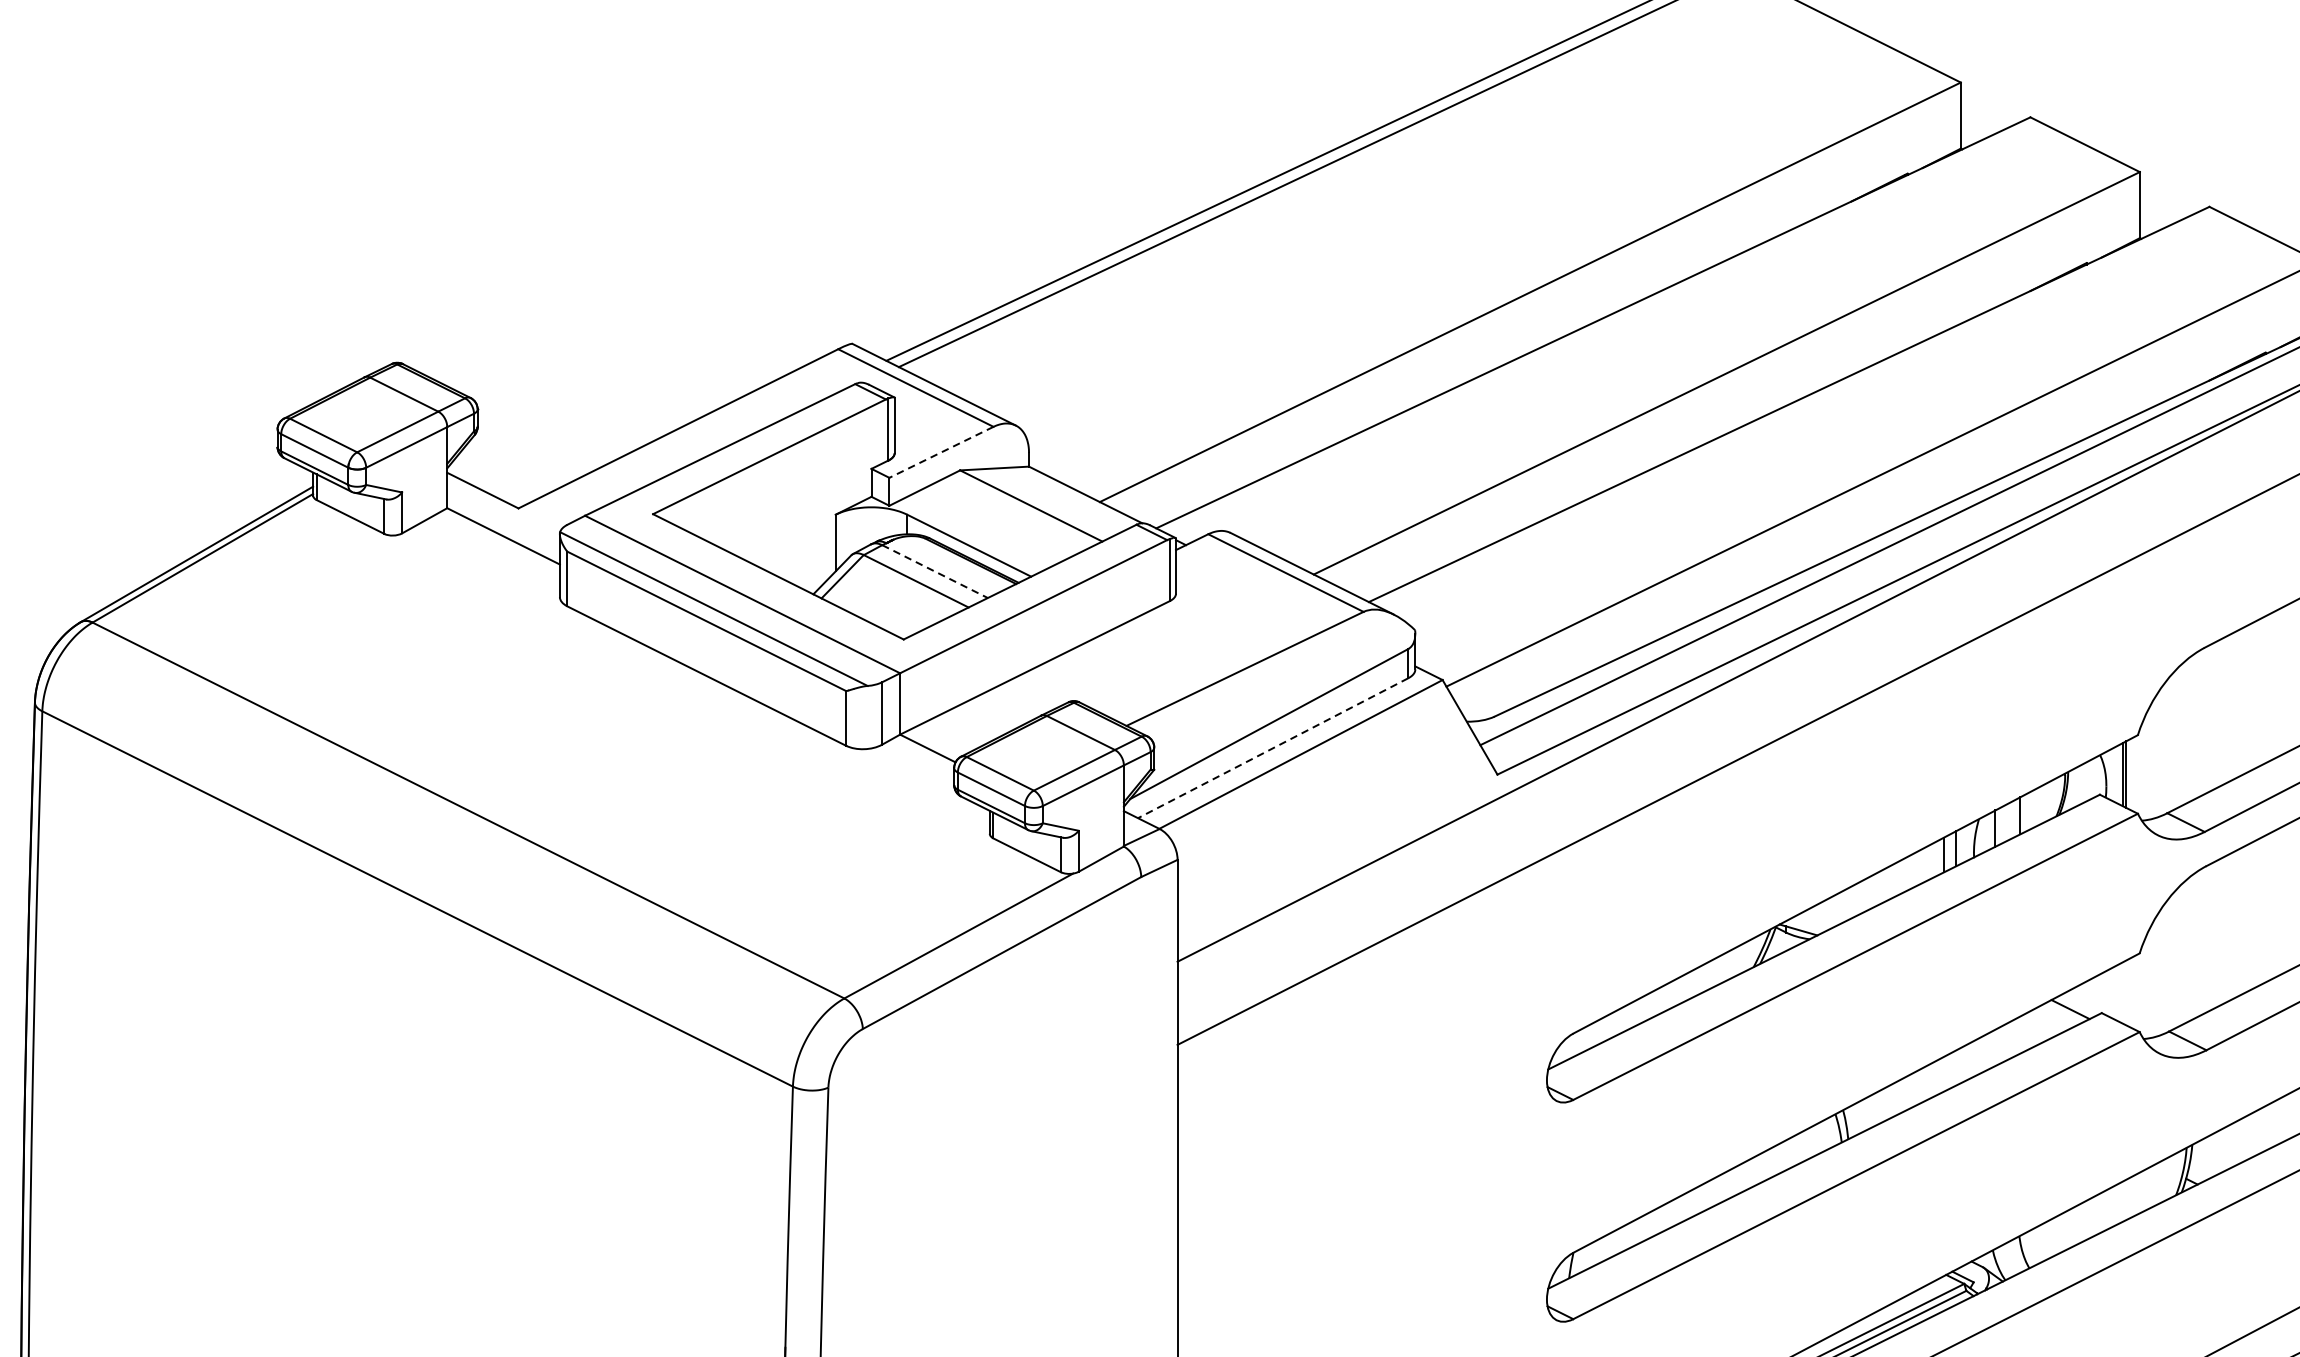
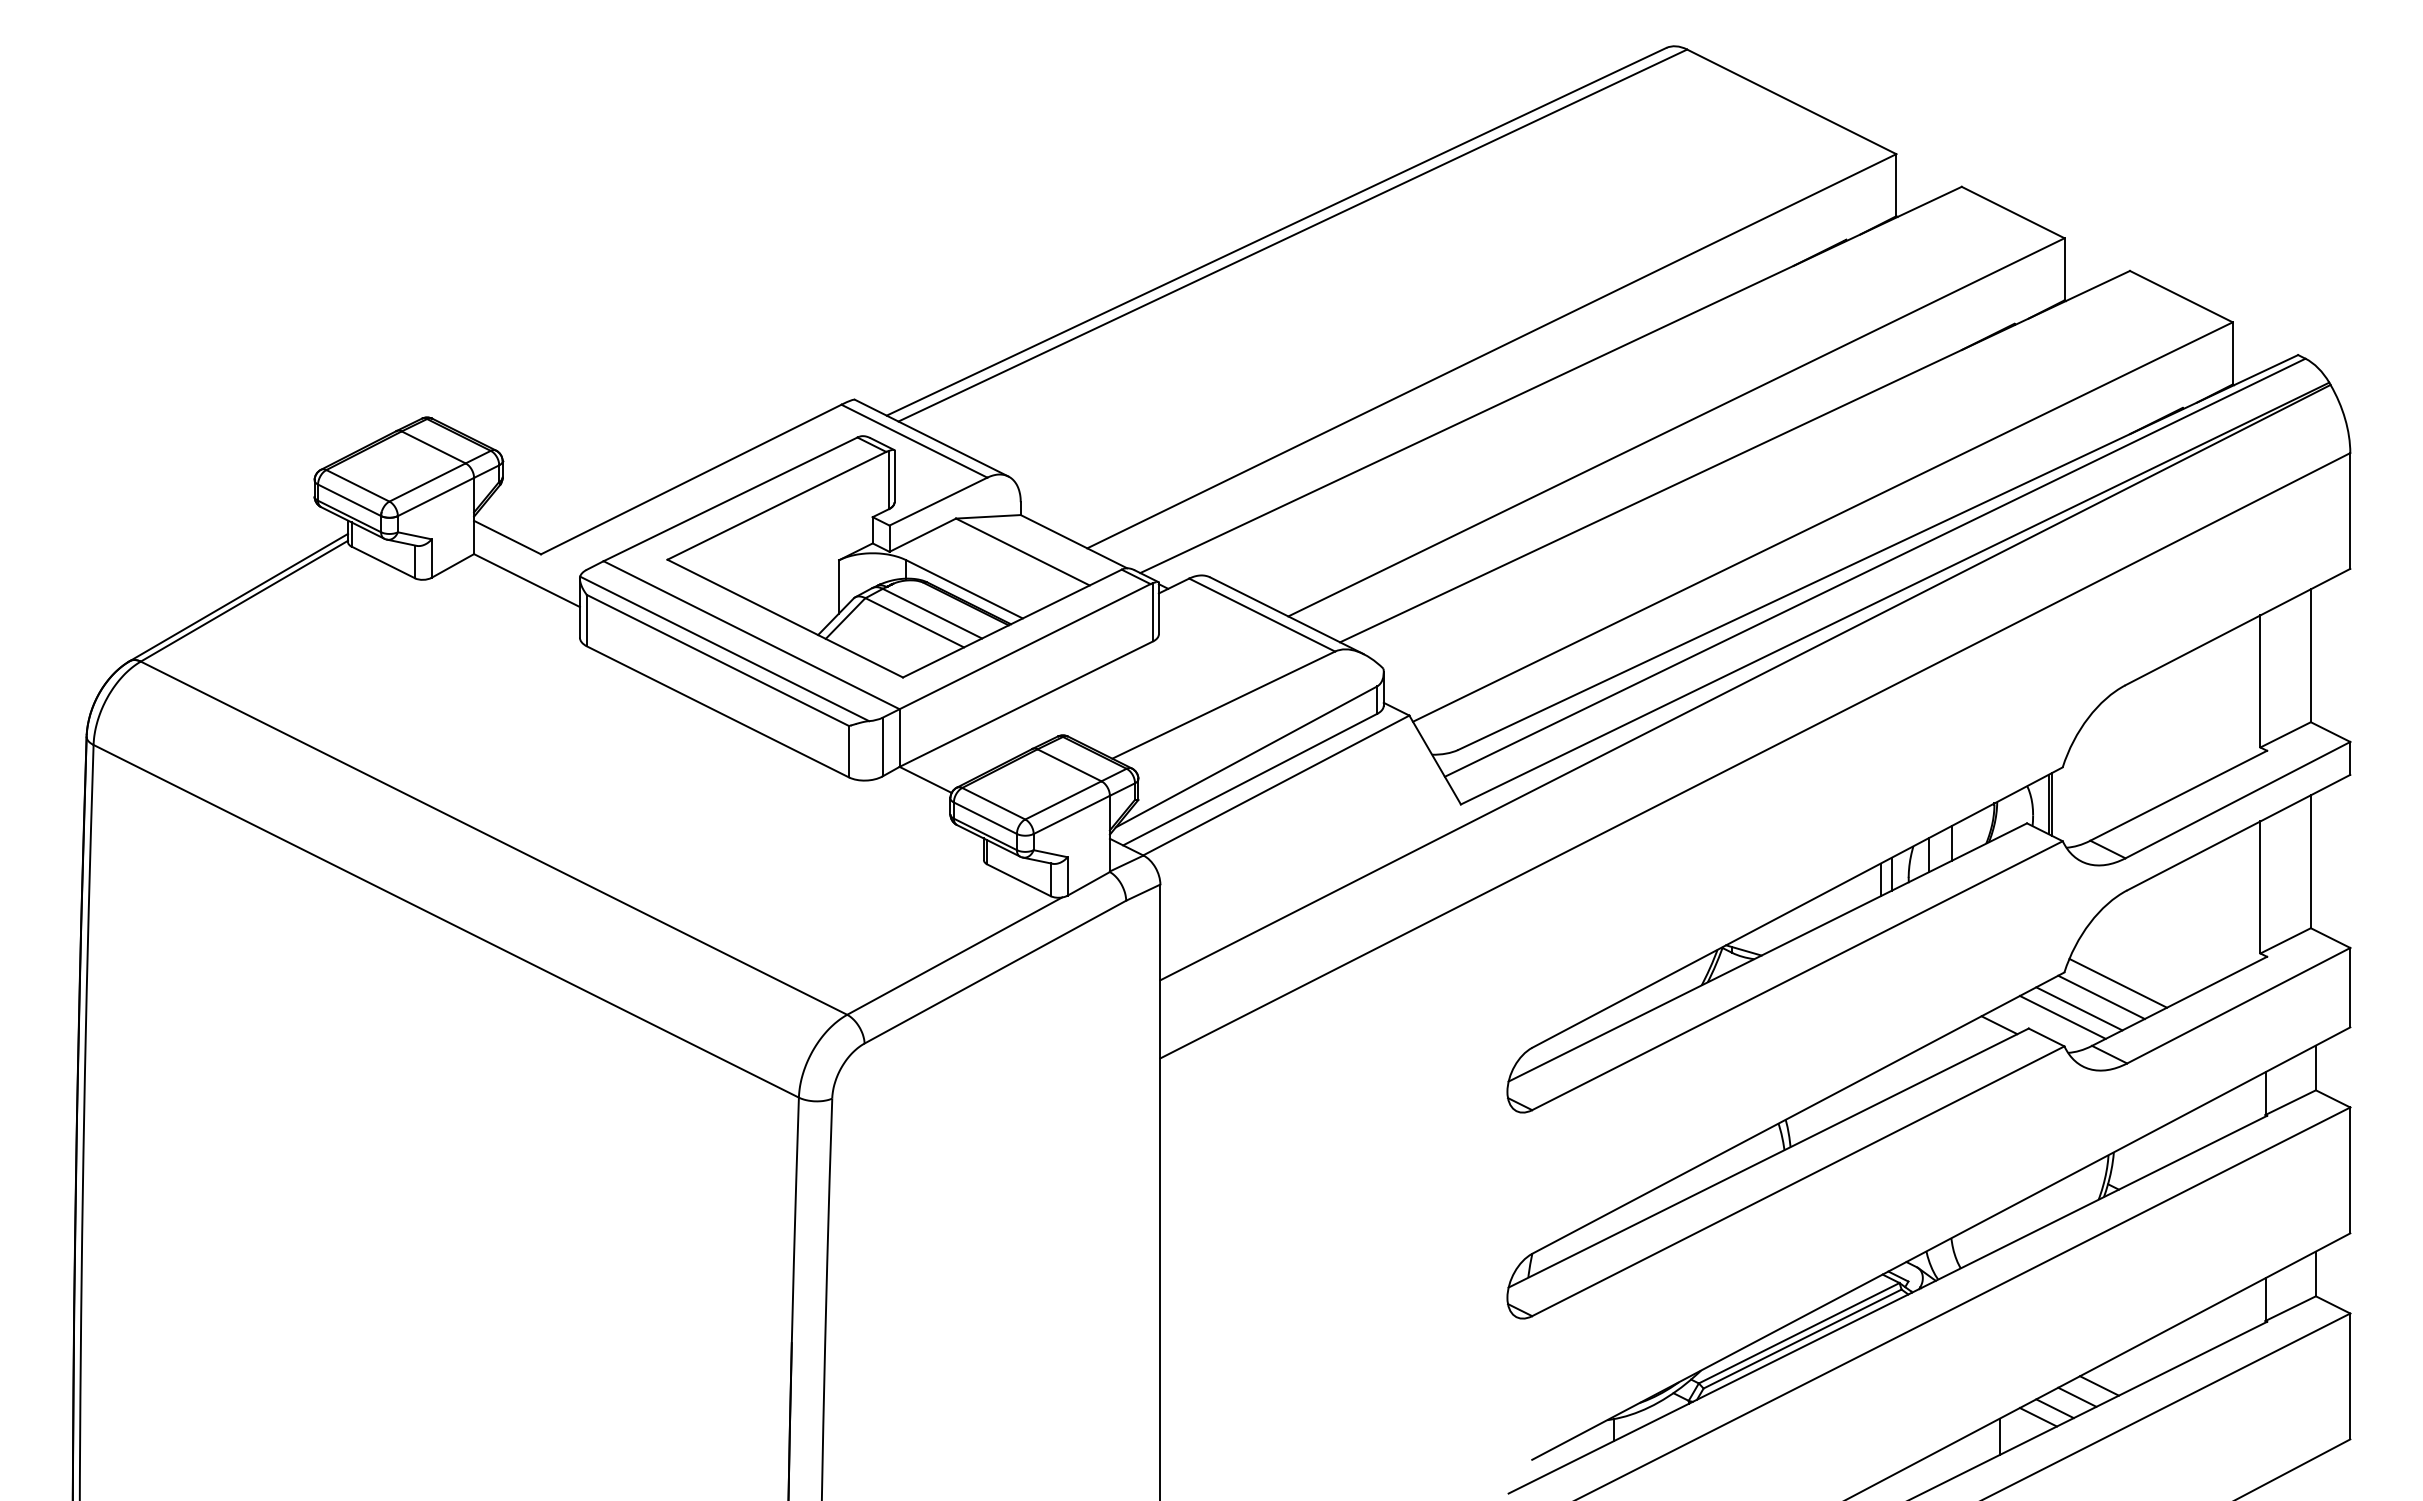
line: (941, 452) -> (938, 501), dashed -> solid
line: (935, 571) -> (932, 613), dashed -> solid
line: (1273, 748) -> (1250, 779), dashed -> solid
line: (2197, 964) -> (2118, 982), added
line: (2179, 980) -> (2101, 997), added
line: (2155, 991) -> (2079, 1008), added
line: (2137, 1000) -> (2062, 1016), added

